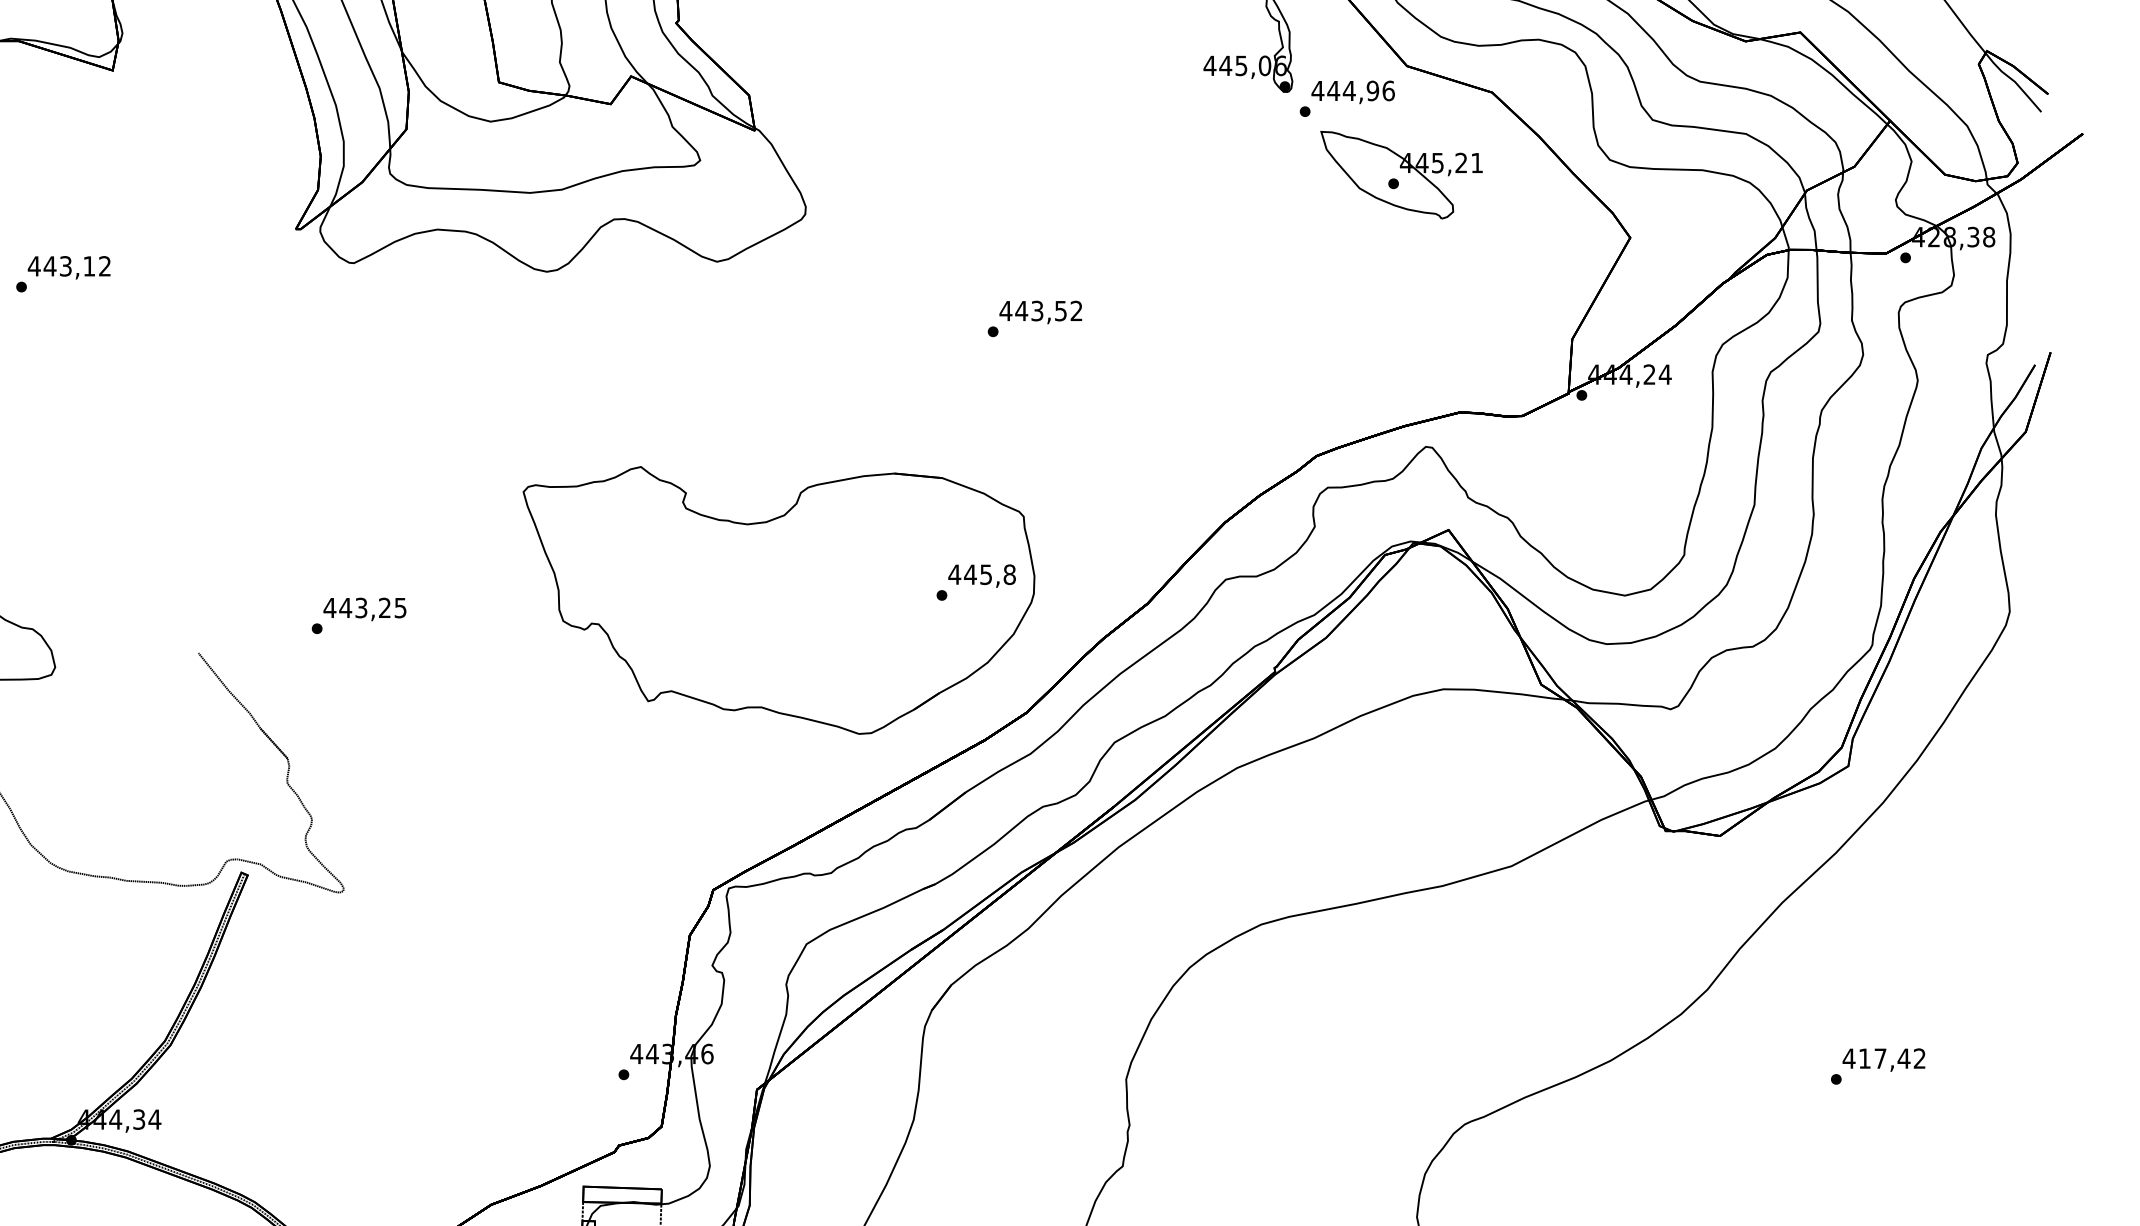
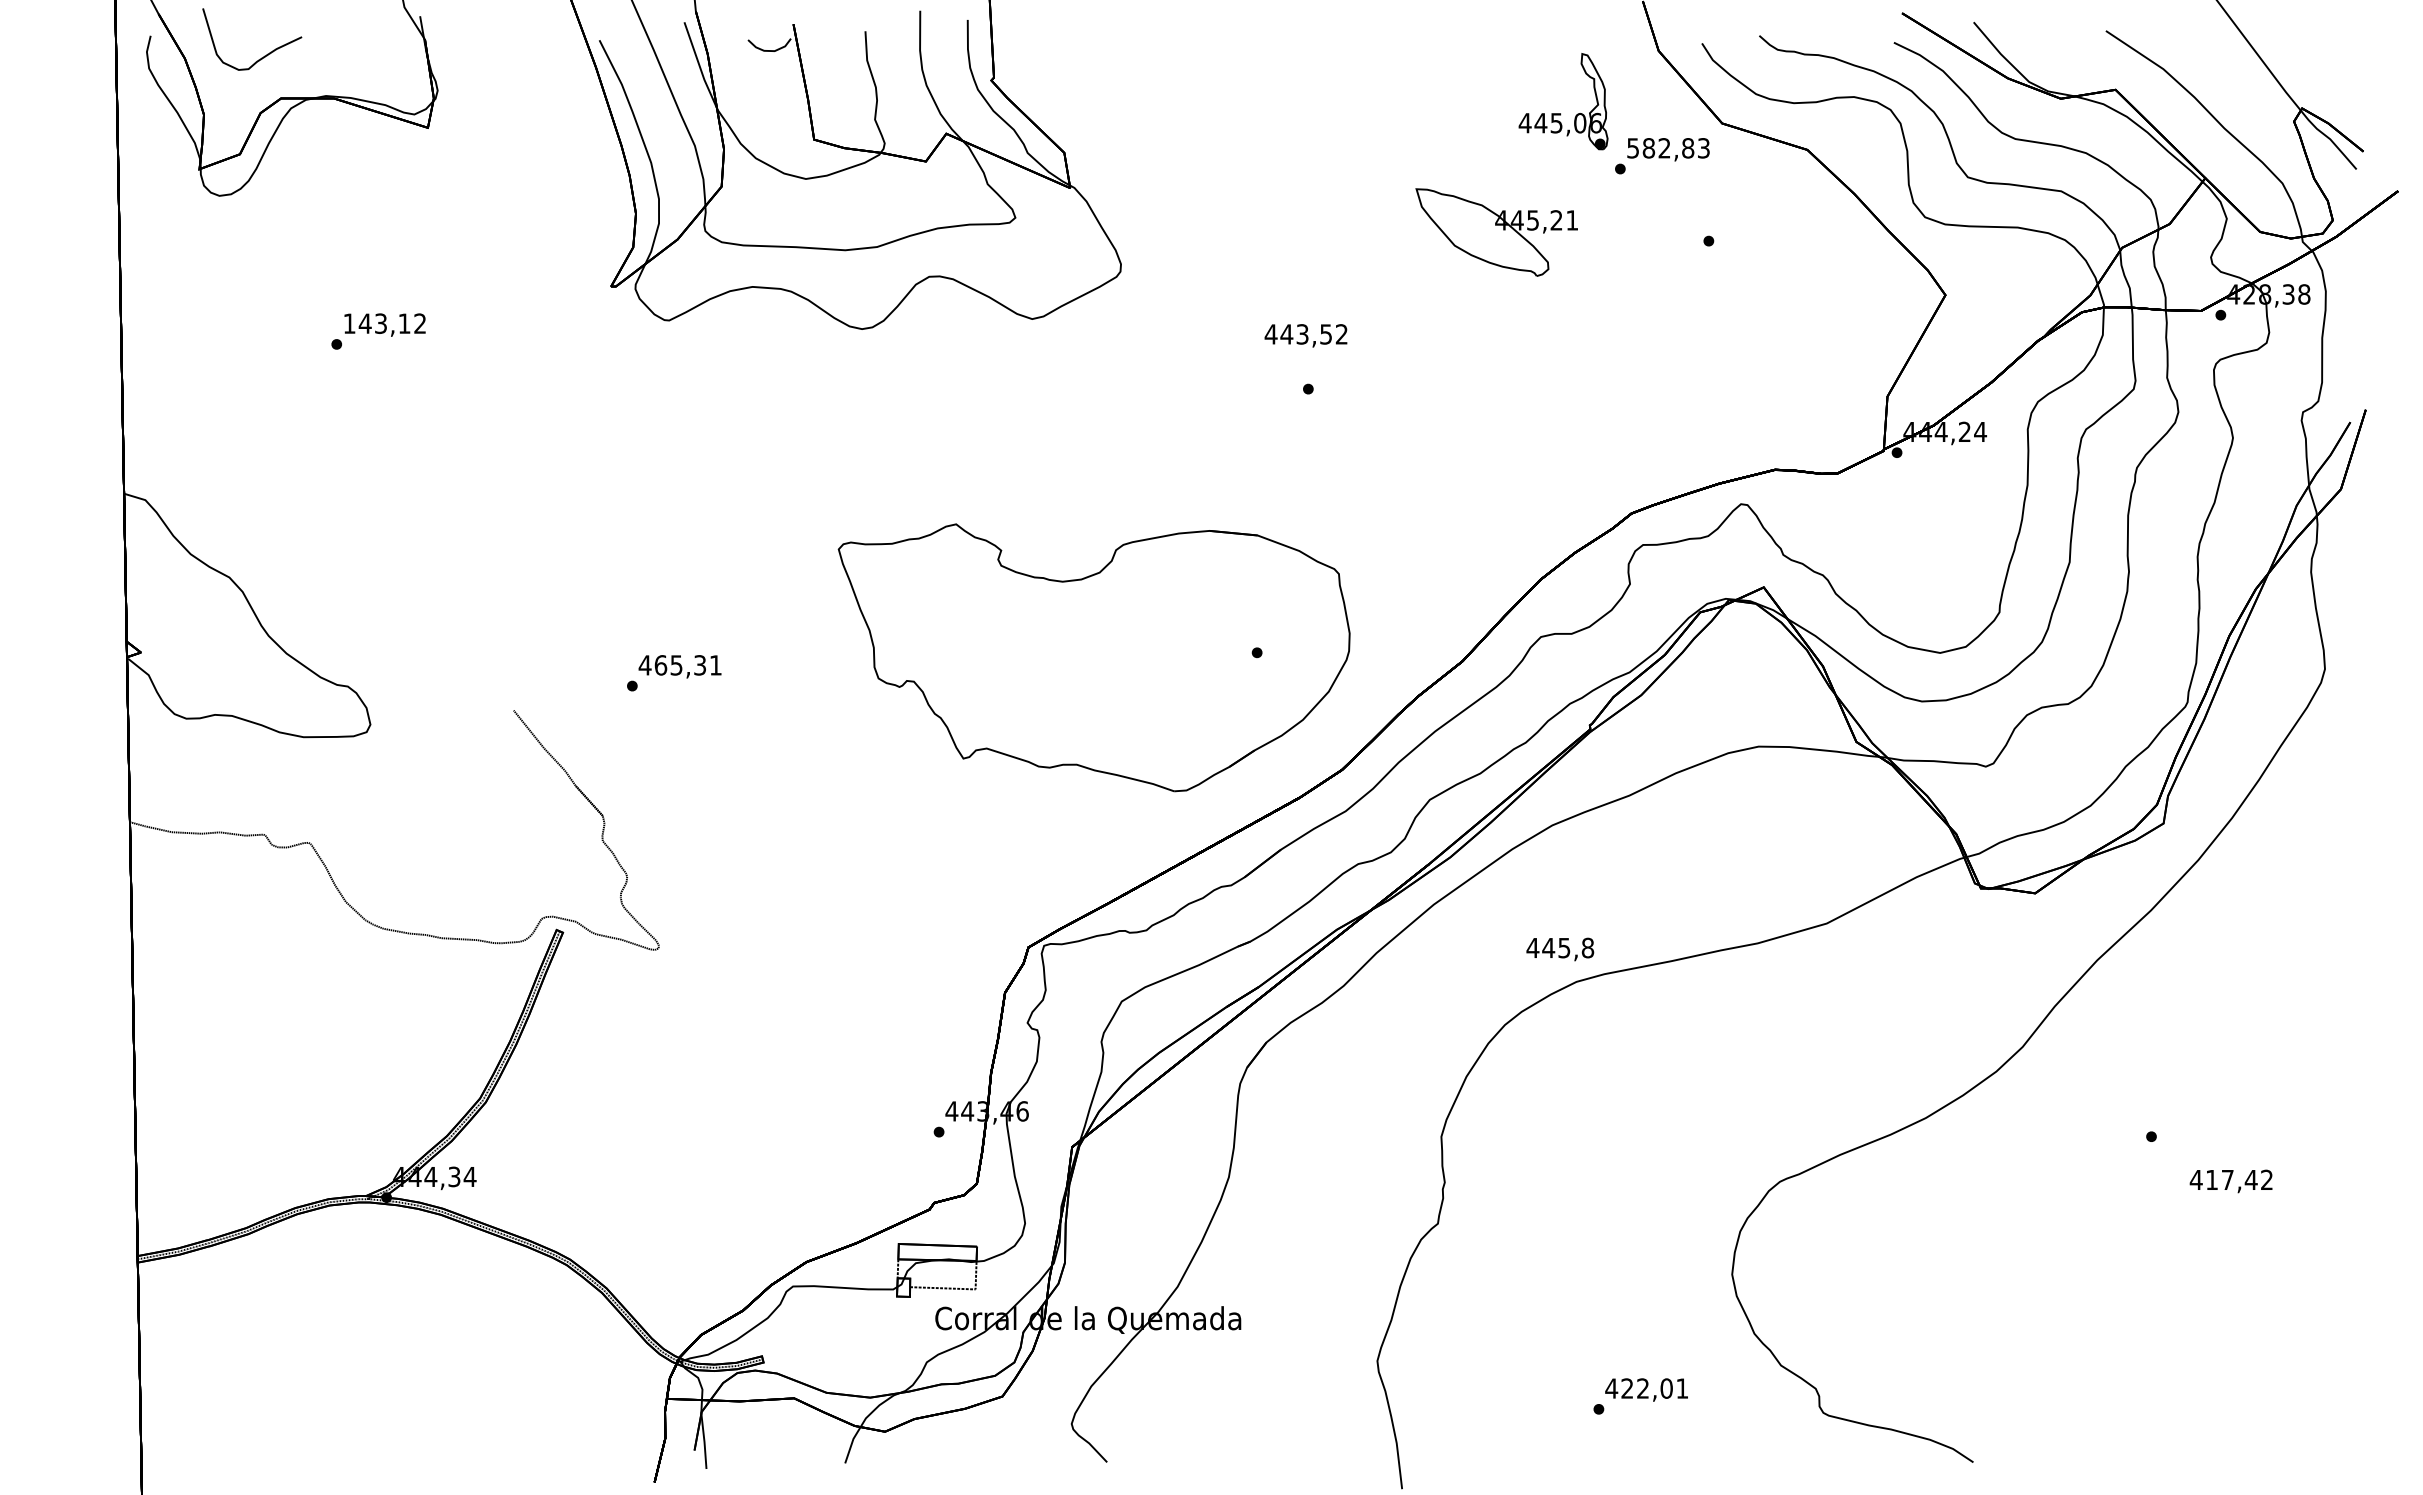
text: (1353, 91) -> (1668, 148), 444,96 -> 582,83
part: (1401, 175) -> (1496, 232), moved
text: (34, 266) -> (349, 323), 443,12 -> 143,12
text: (1040, 312) -> (1305, 335), moved
text: (982, 576) -> (1560, 949), moved
text: (372, 608) -> (687, 665), 443,25 -> 465,31
text: (1883, 1060) -> (2230, 1181), moved

